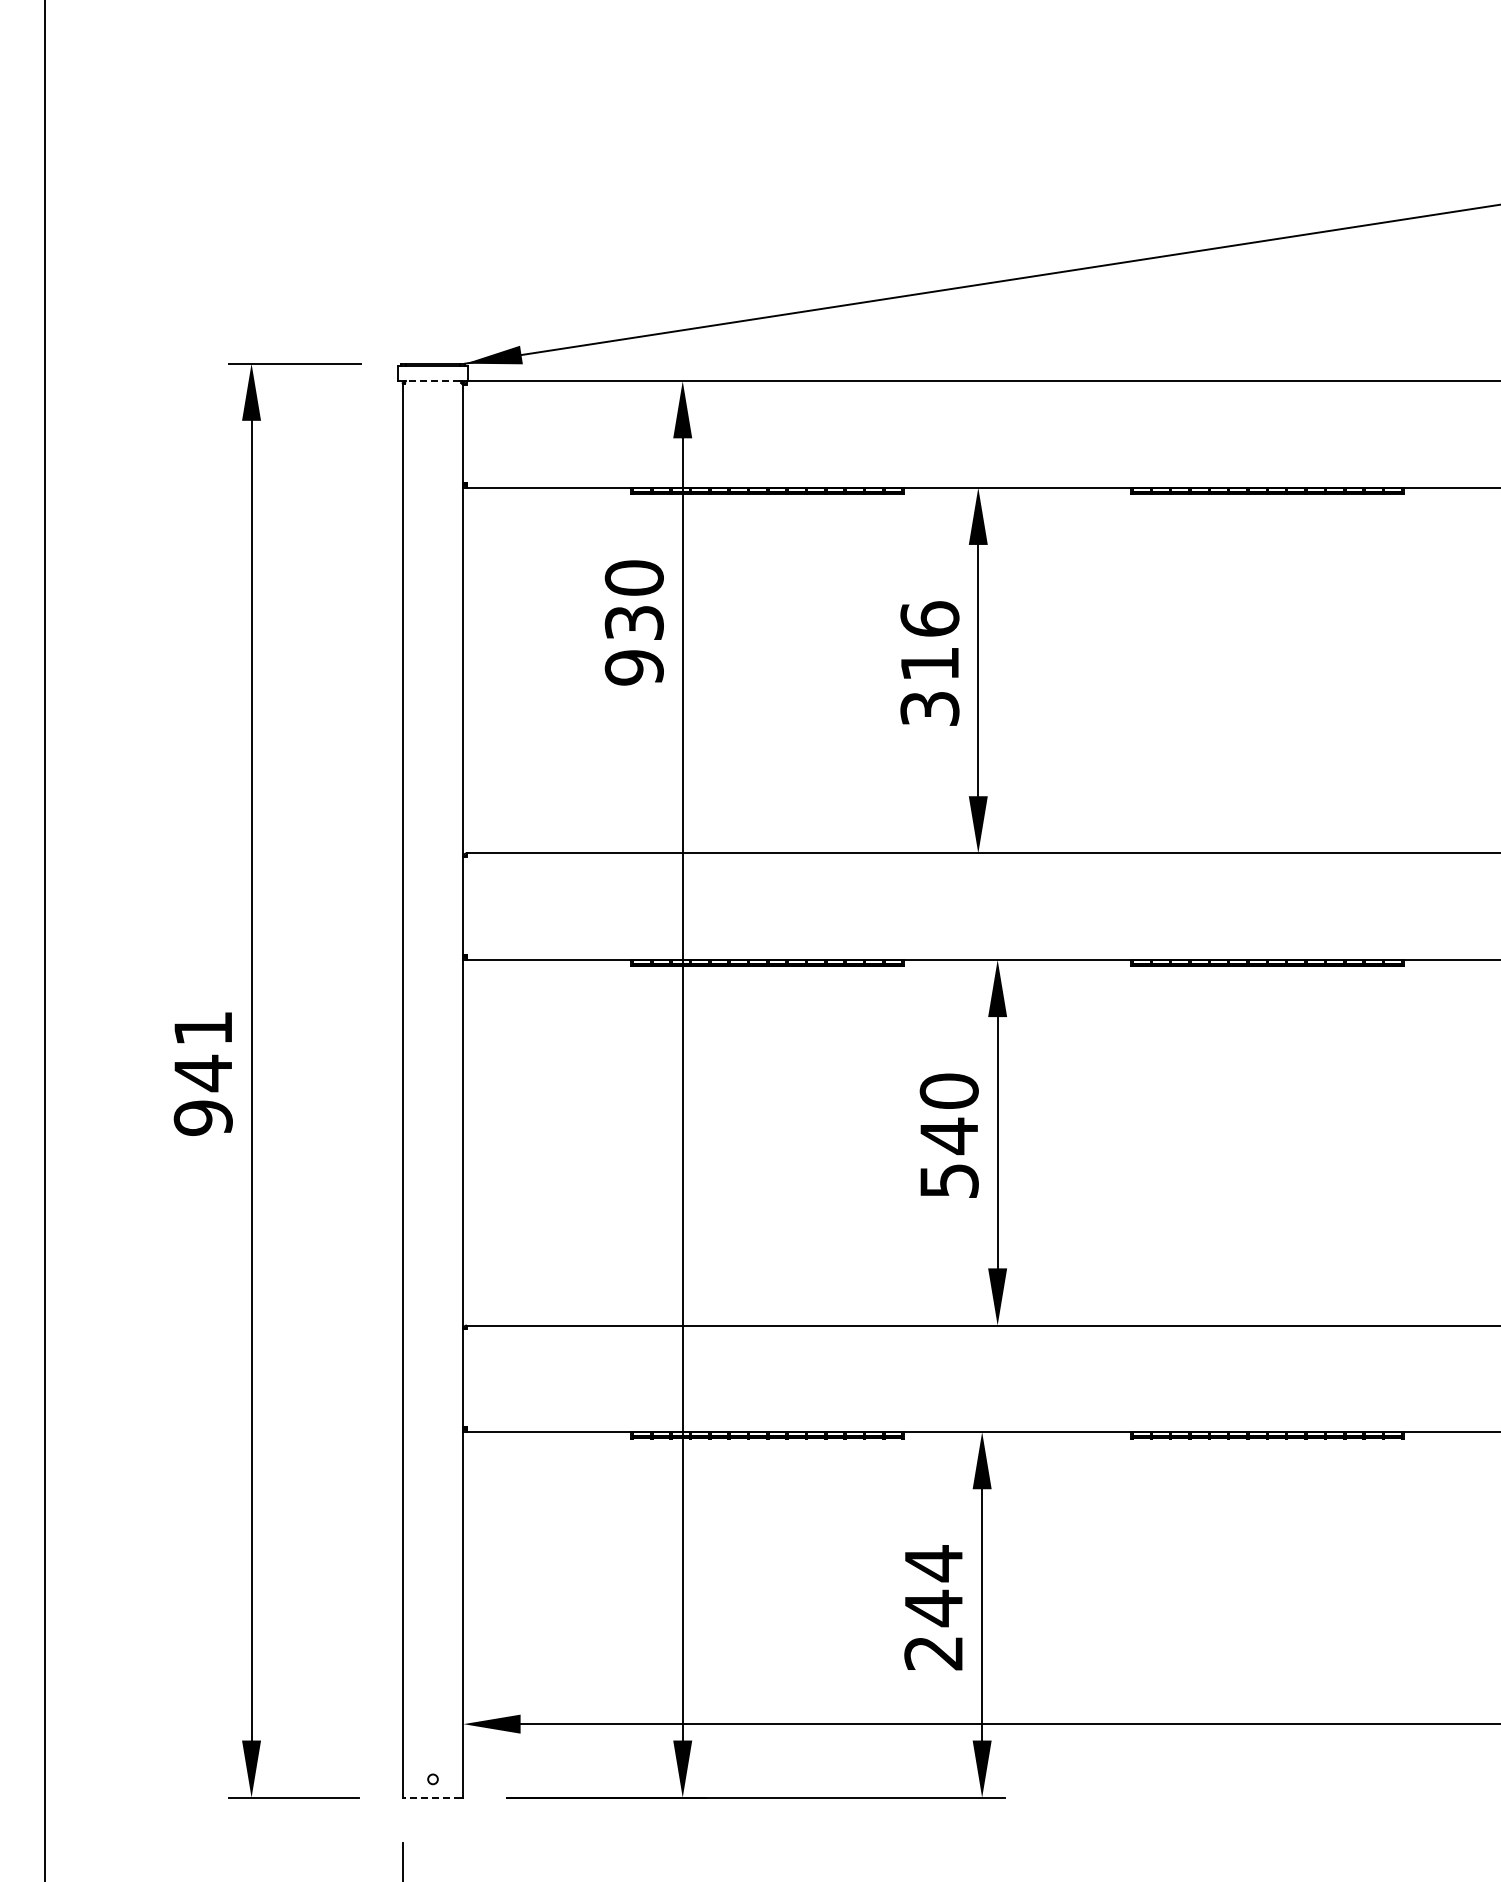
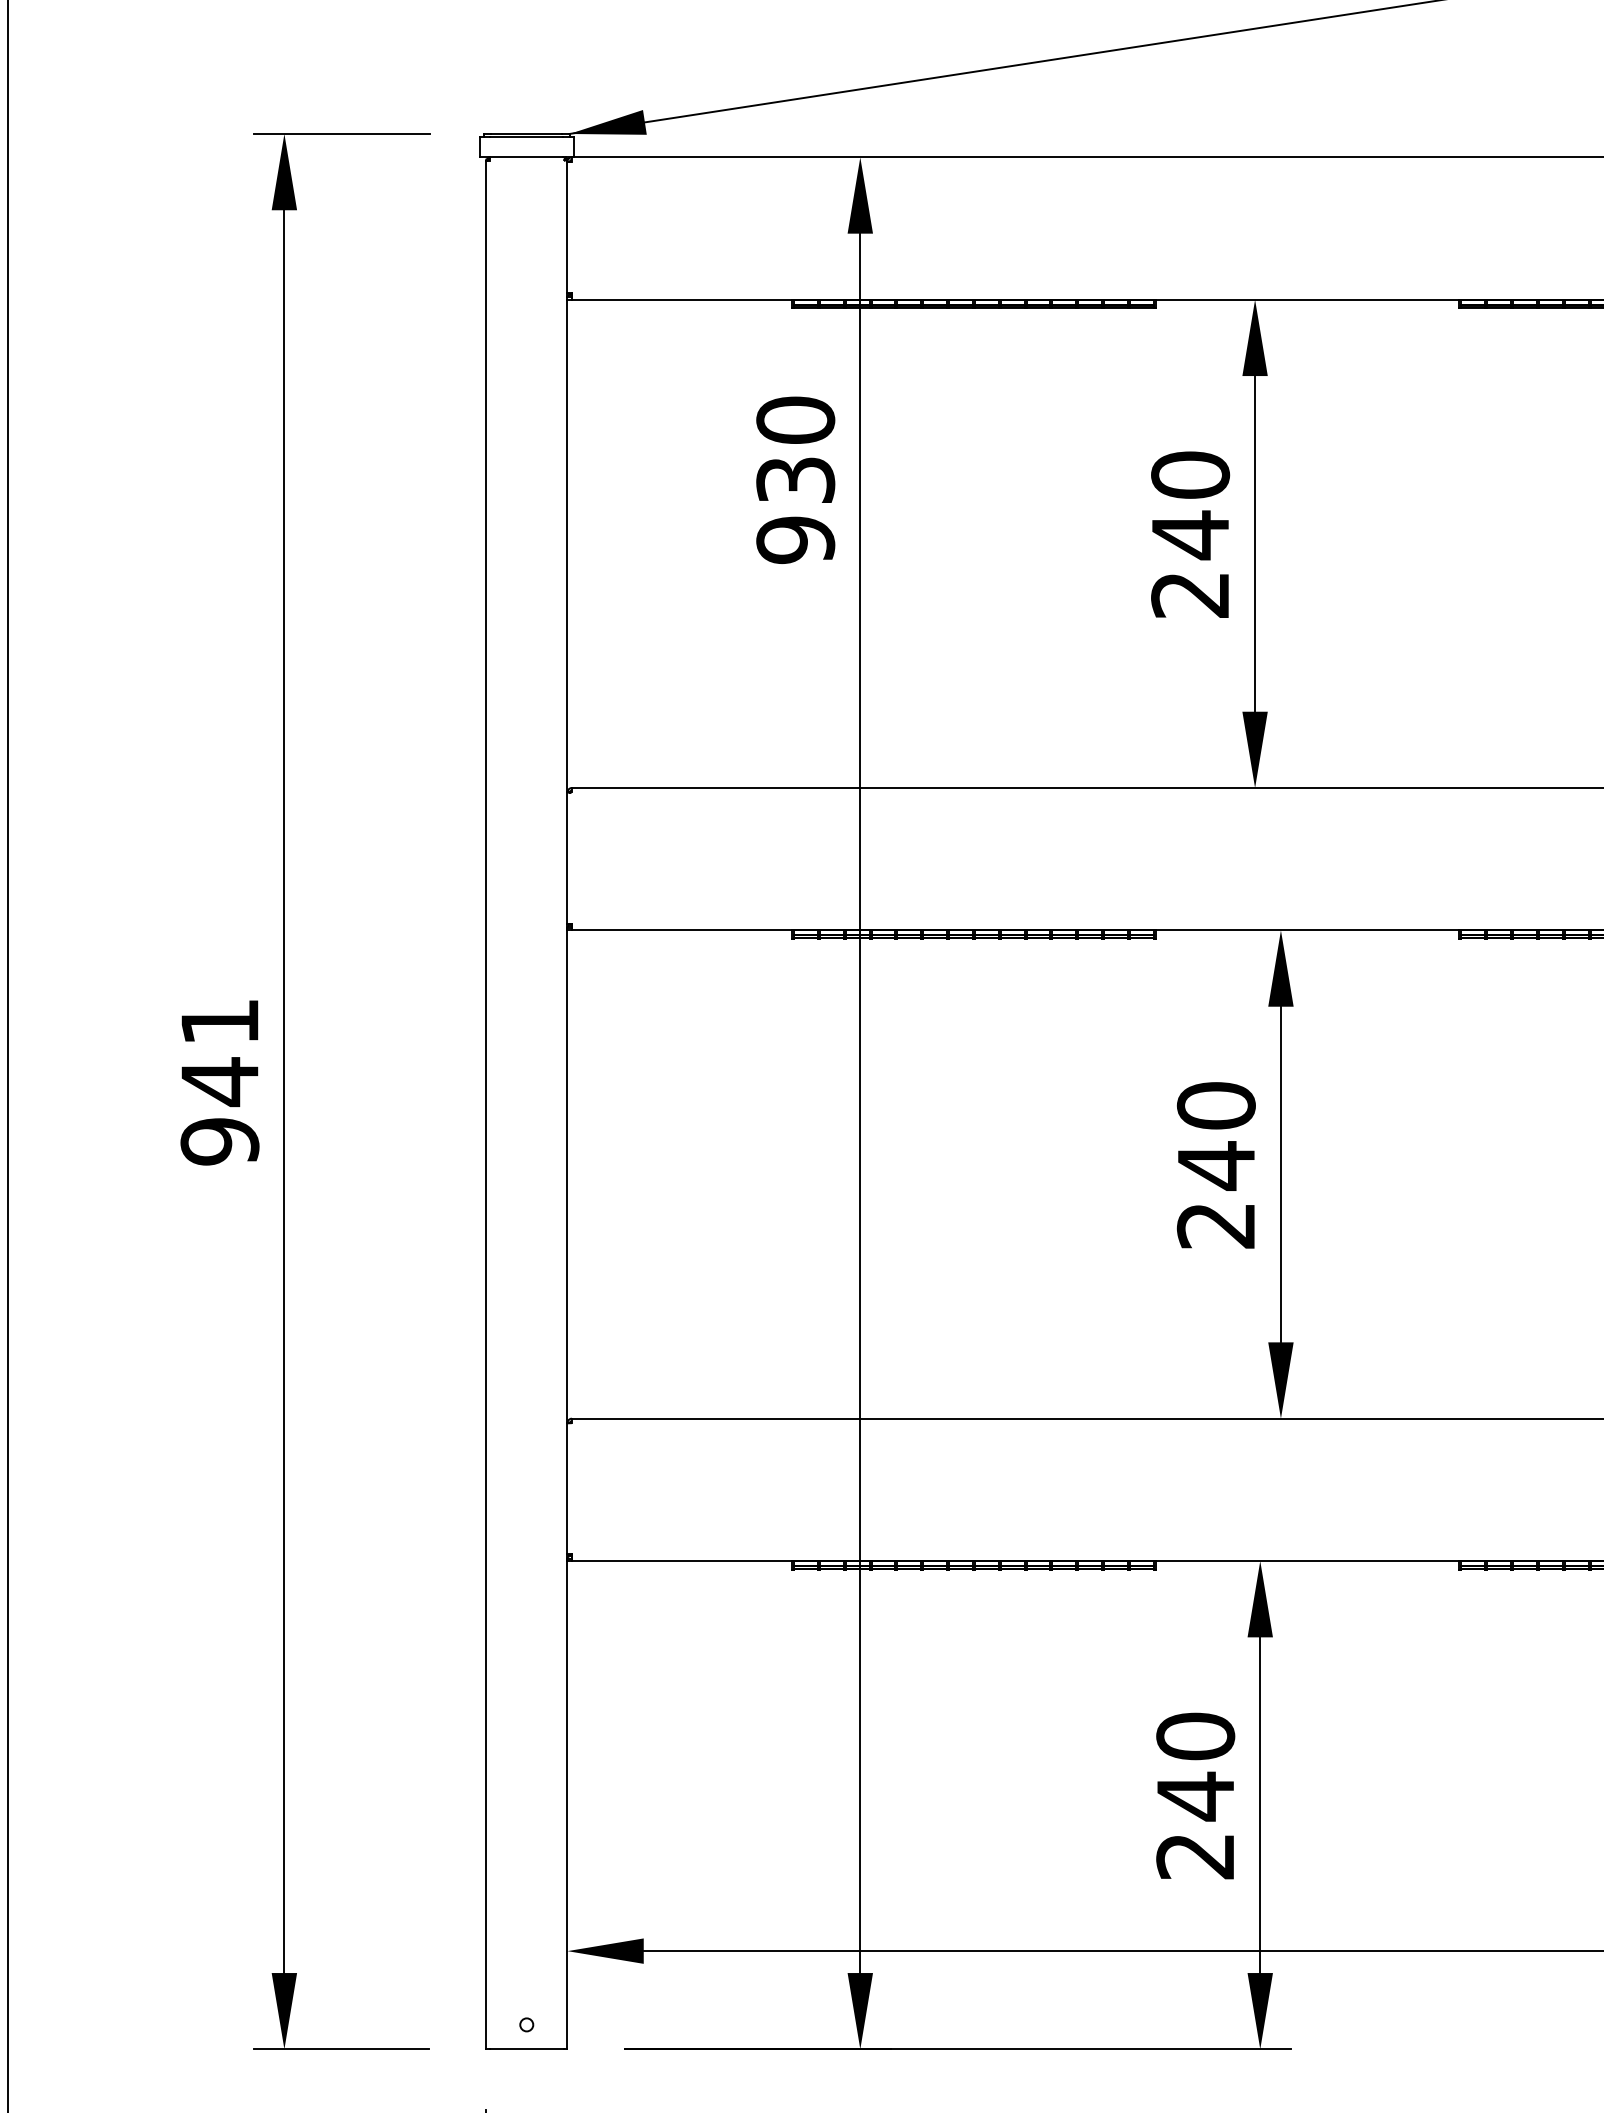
line: (432, 381) -> (526, 157), dashed -> solid
text: (929, 663) -> (1189, 534), 316 -> 240
text: (948, 1181) -> (1215, 1226), 540 -> 240
text: (933, 1563) -> (1195, 1736), 244 -> 240
line: (433, 1797) -> (527, 2049), dashed -> solid

